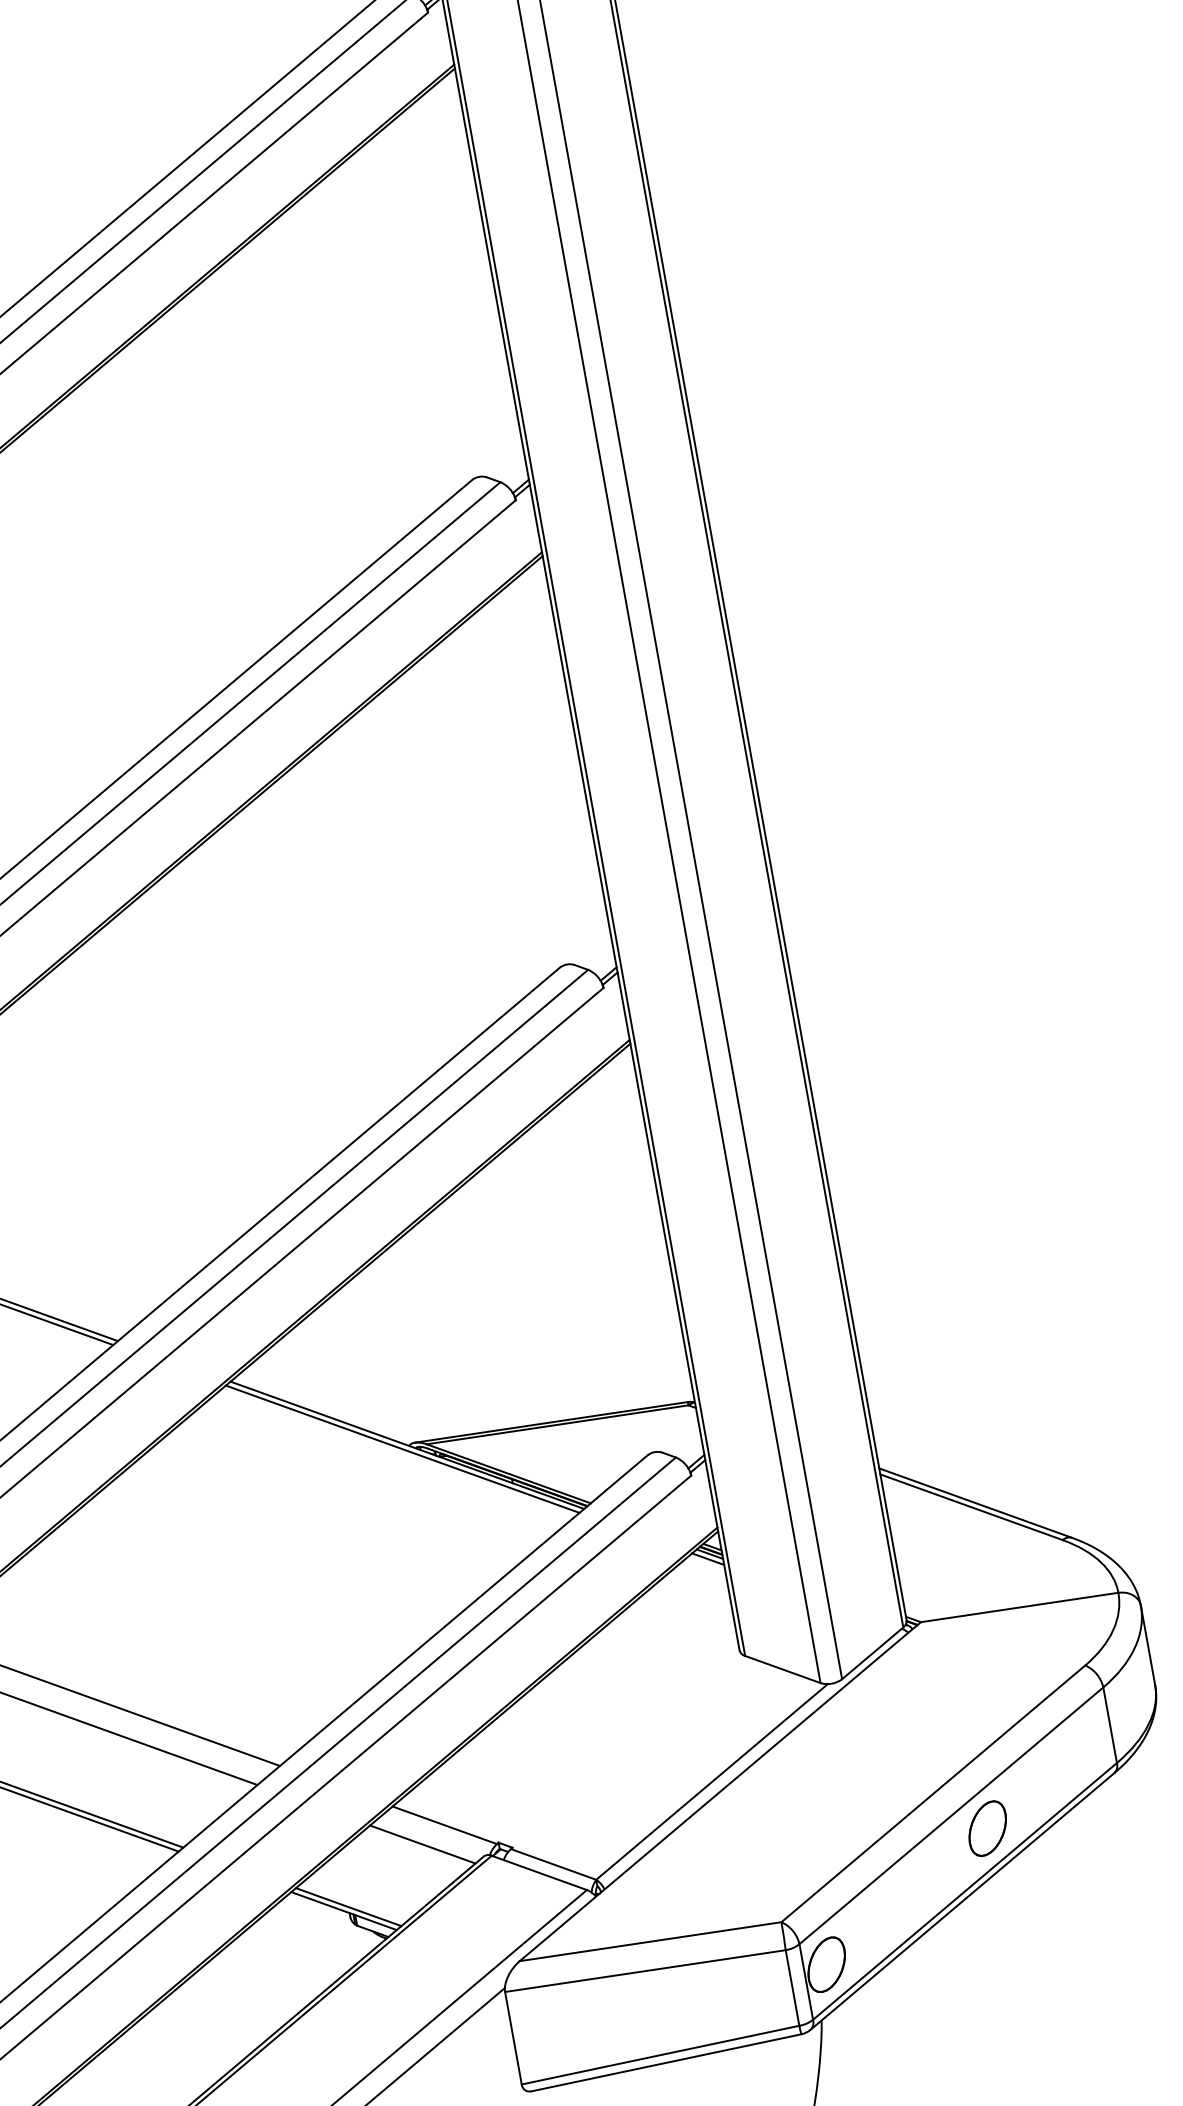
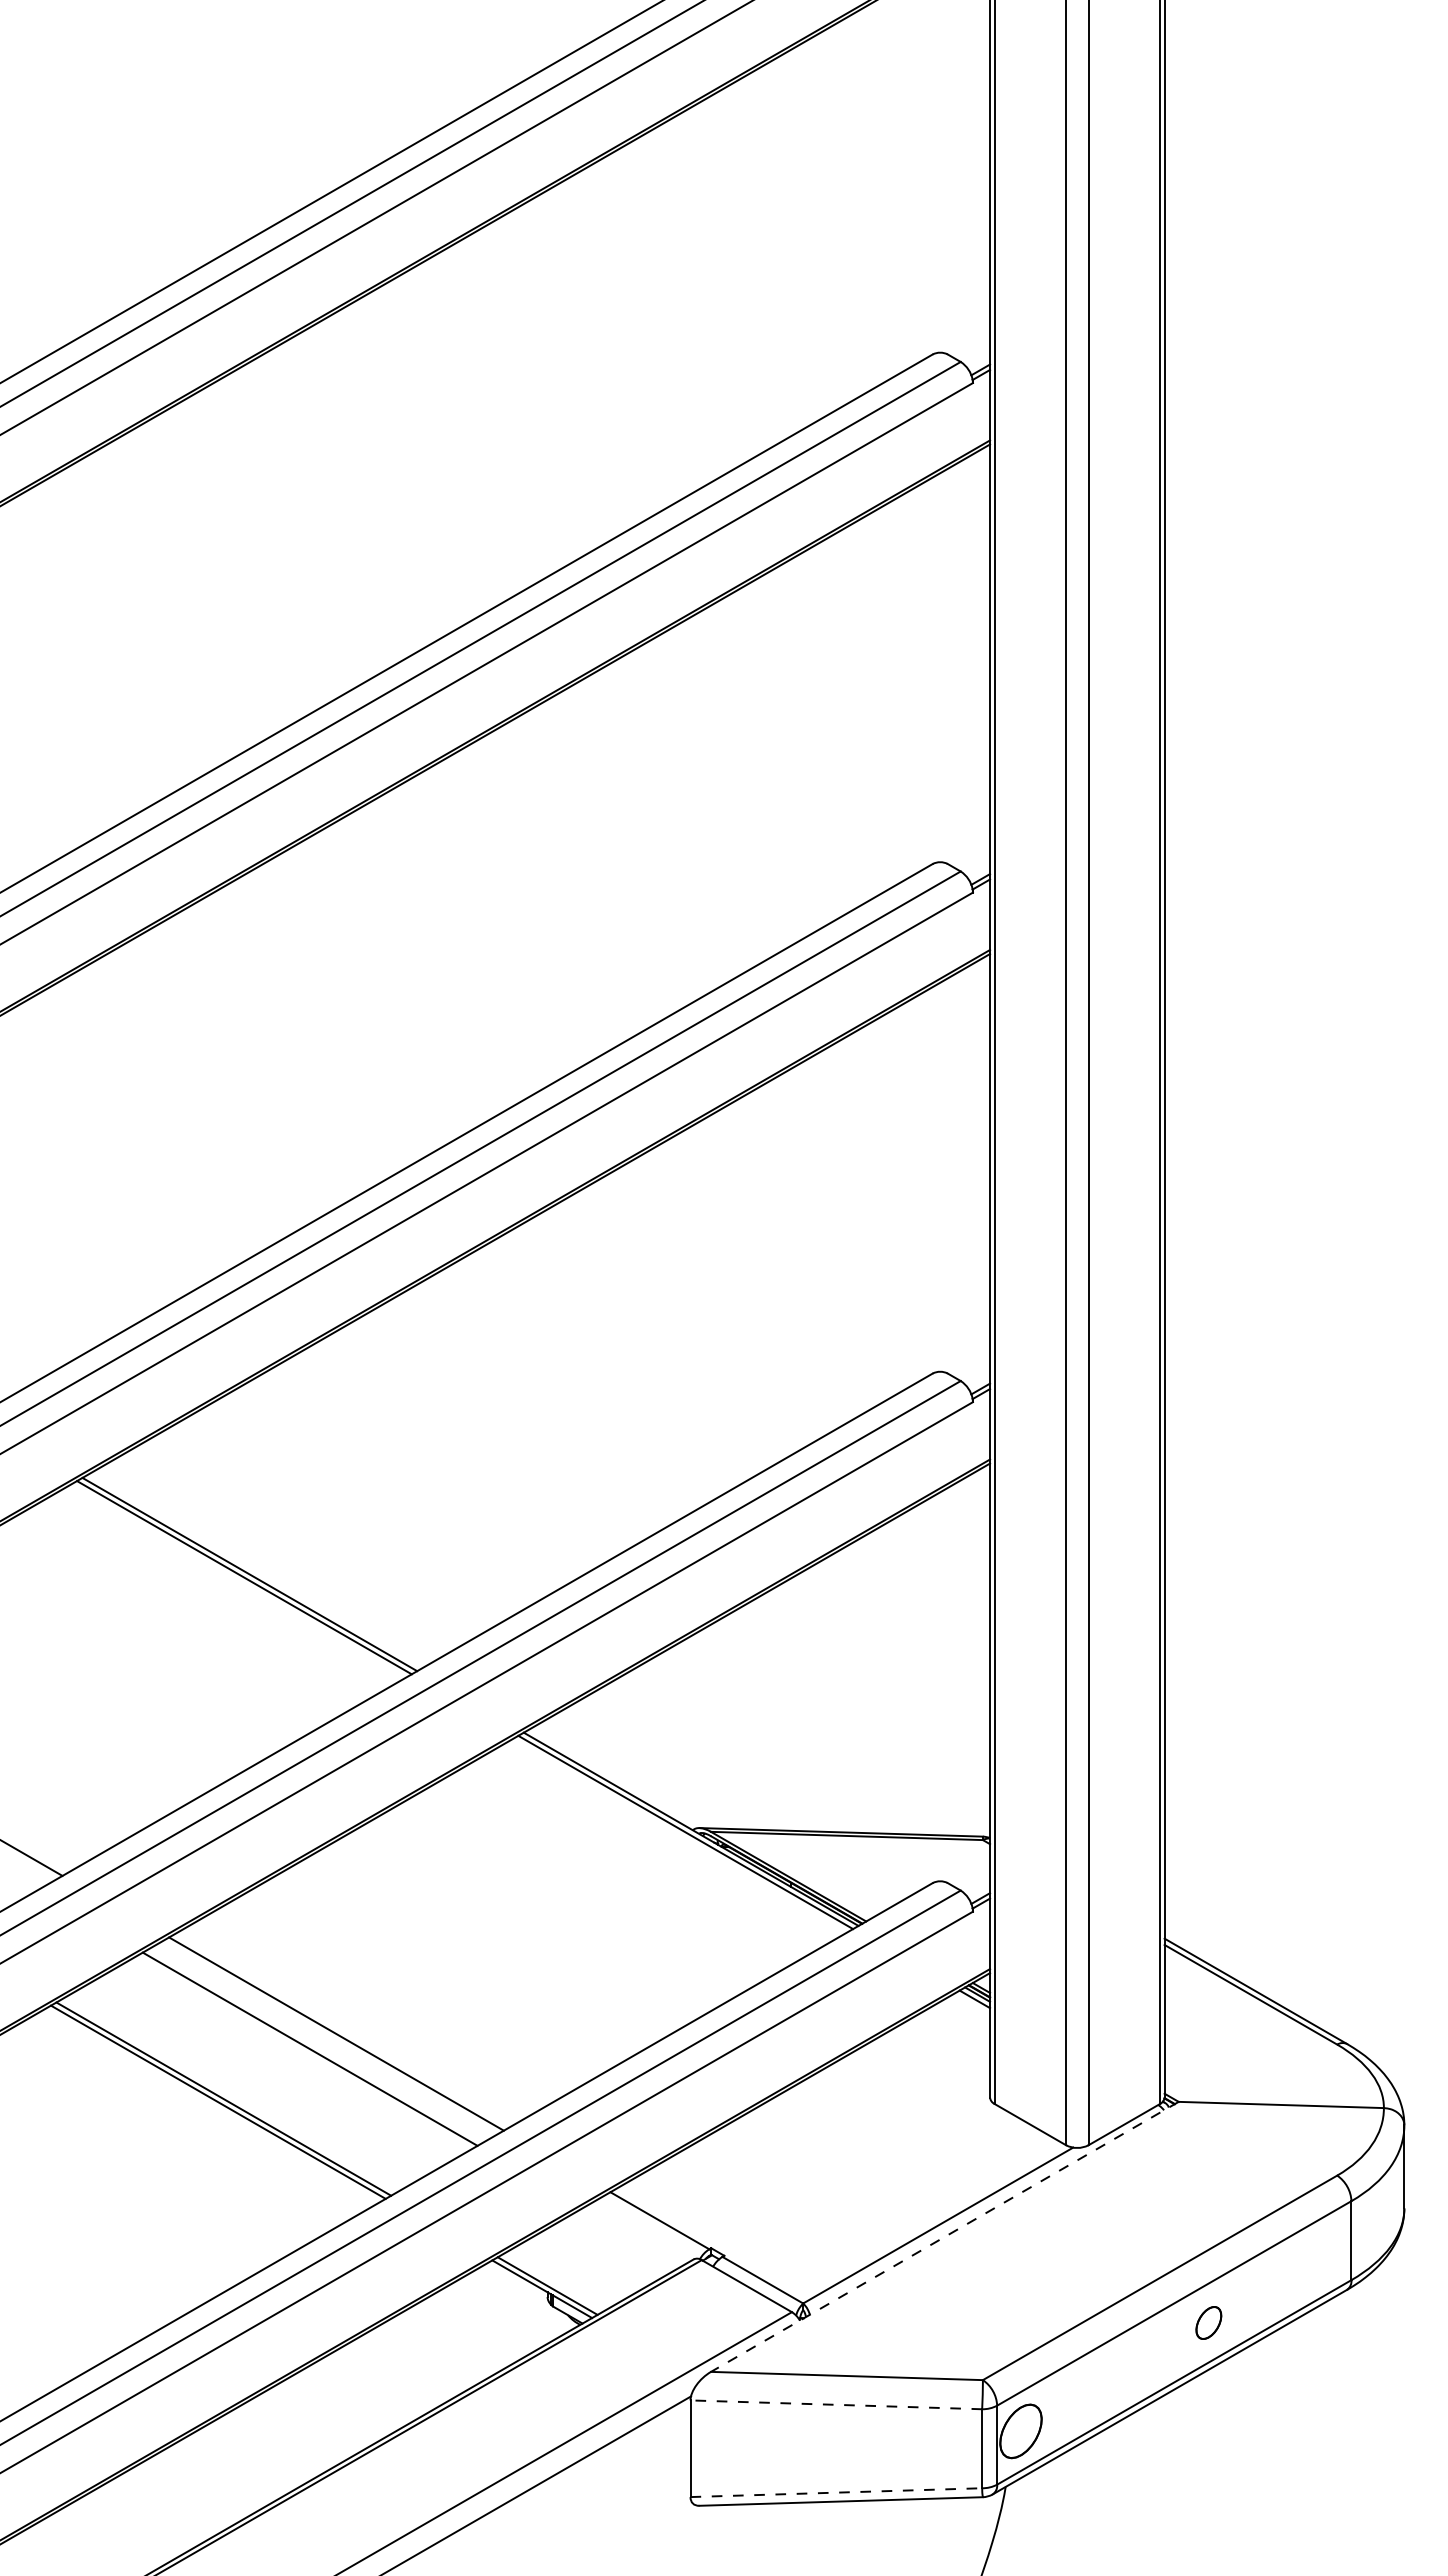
line: (720, 1792) -> (944, 2237), solid -> dashed
part: (987, 1828) -> (1208, 2322), size x0.6
line: (422, 1844) -> (633, 2236), removed
line: (645, 1970) -> (836, 2404), solid -> dashed
line: (660, 2054) -> (836, 2492), solid -> dashed

